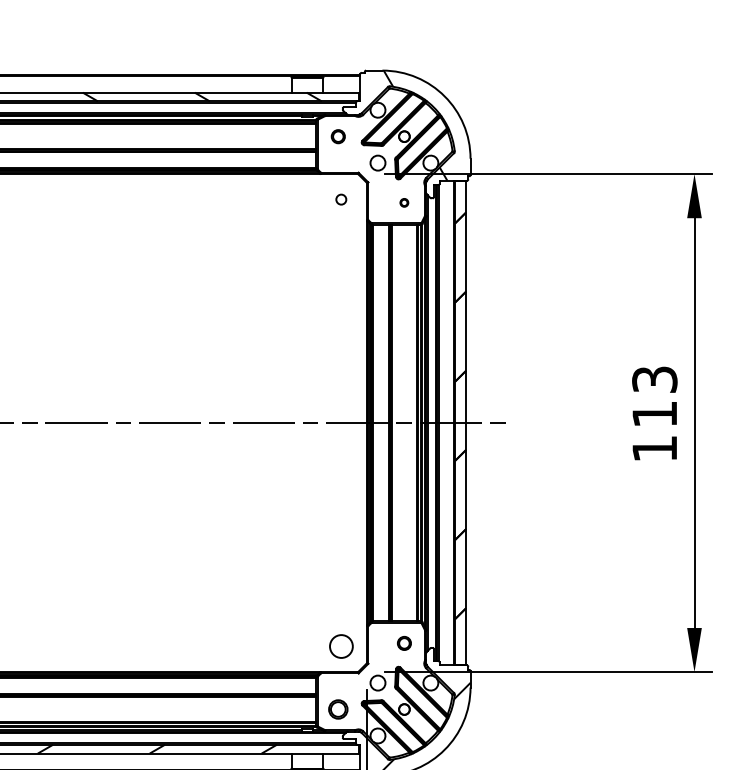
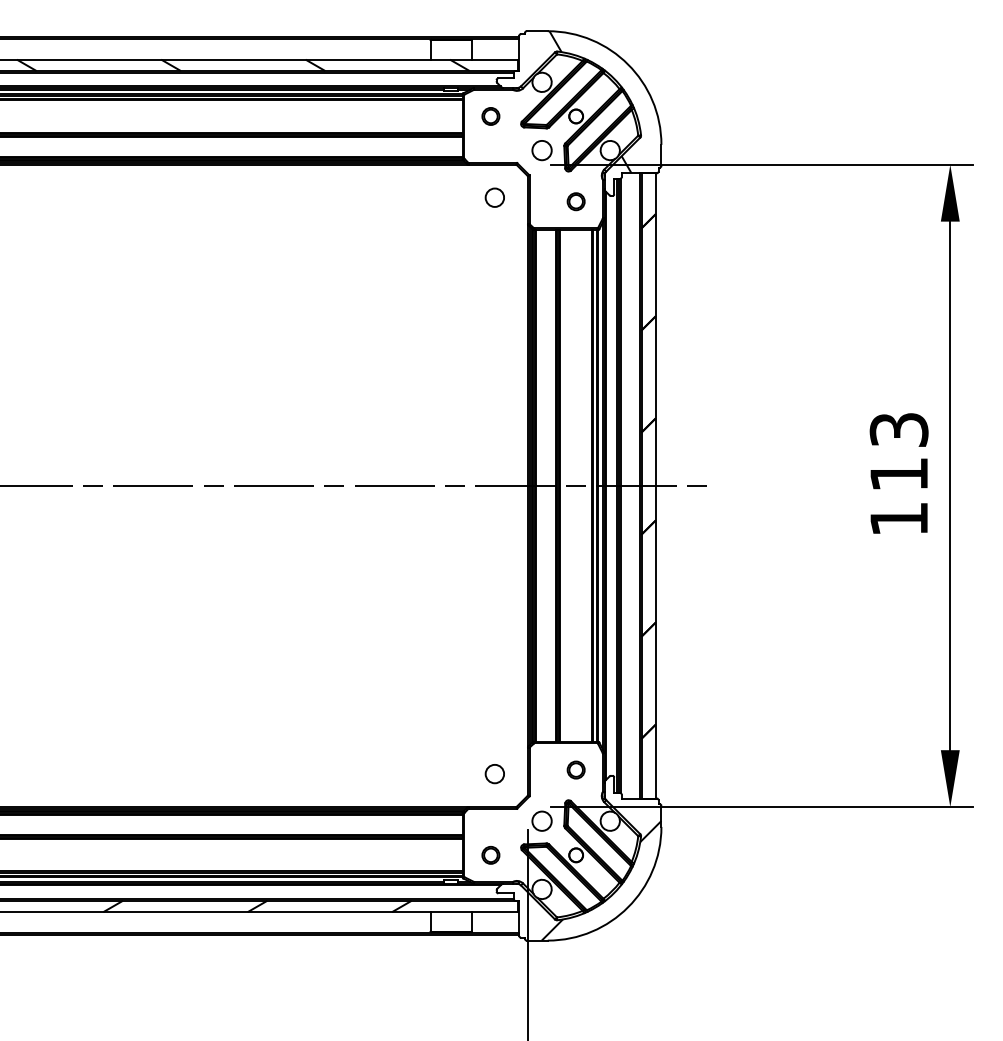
circle: (341, 199) -> (494, 197), size x1.43
part: (403, 202) -> (575, 201), size x1.67
circle: (341, 646) -> (494, 773), size x0.62
part: (338, 709) -> (490, 855), size x0.71

